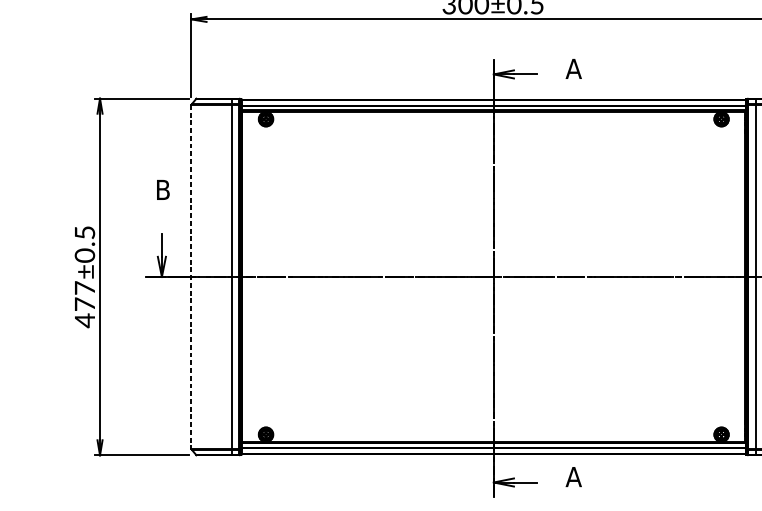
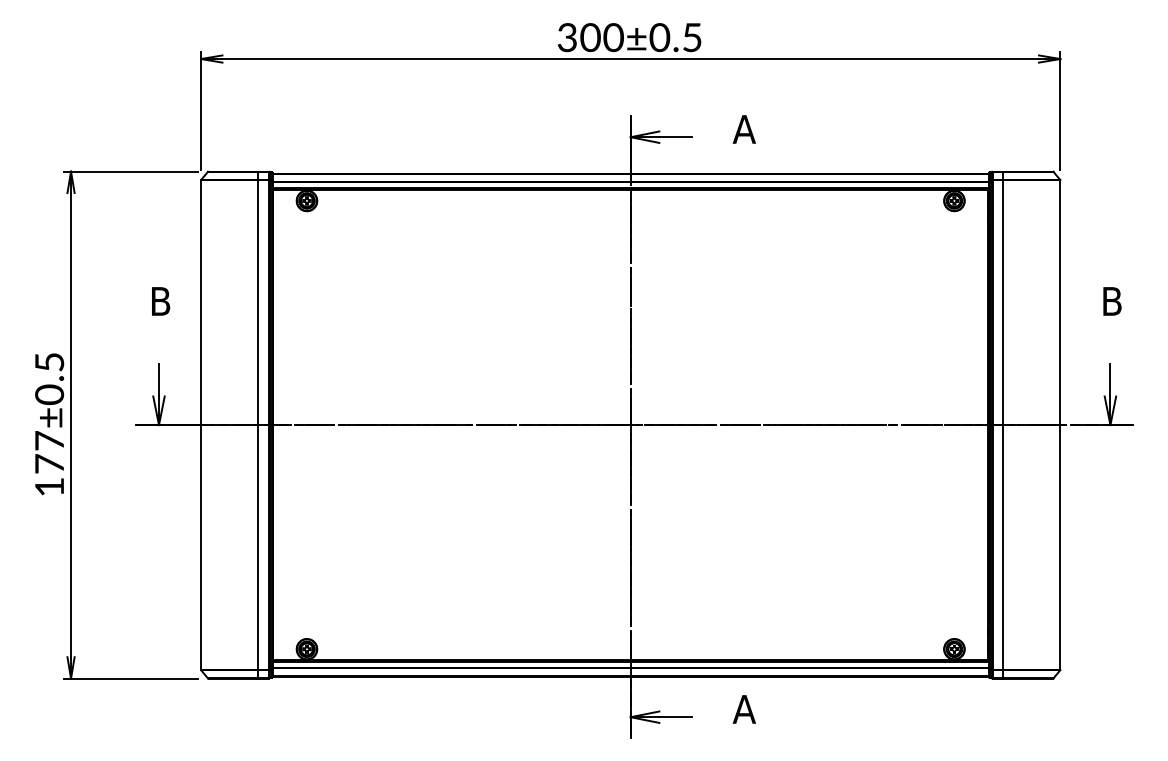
line: (191, 277) -> (201, 425), dashed -> solid
text: (84, 320) -> (49, 487), 477±0.5 -> 177±0.5

